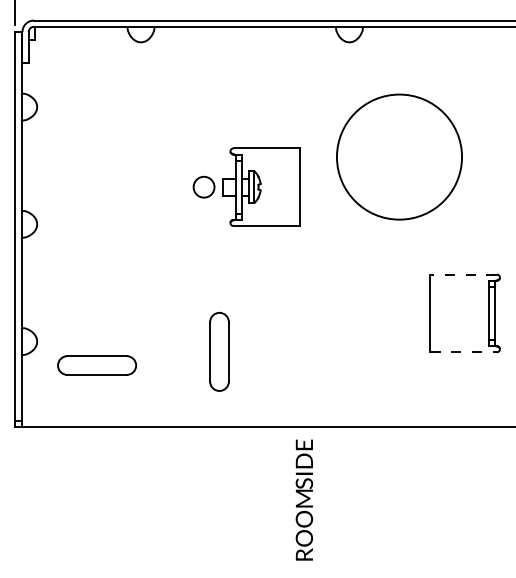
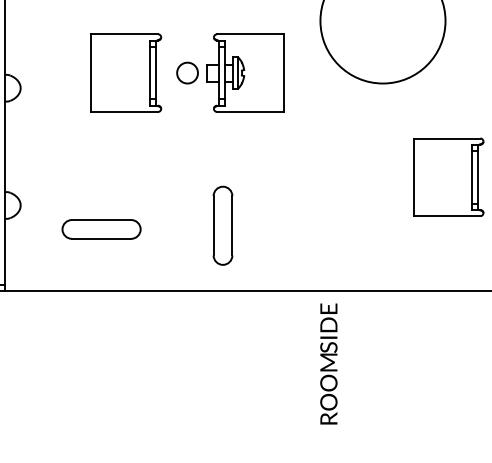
part: (246, 186) -> (229, 72), moved
part: (142, 208) -> (125, 72), added
line: (463, 274) -> (446, 138), dashed -> solid
part: (219, 351) -> (222, 225), moved
line: (464, 352) -> (447, 216), dashed -> solid
part: (97, 365) -> (101, 229), moved
text: (303, 499) -> (327, 363), moved

